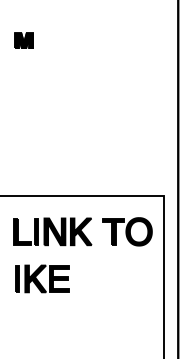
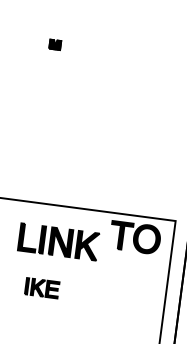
part: (23, 40) -> (54, 44), size x0.6
part: (127, 231) -> (135, 237), moved
part: (42, 278) -> (42, 287), size x0.6

